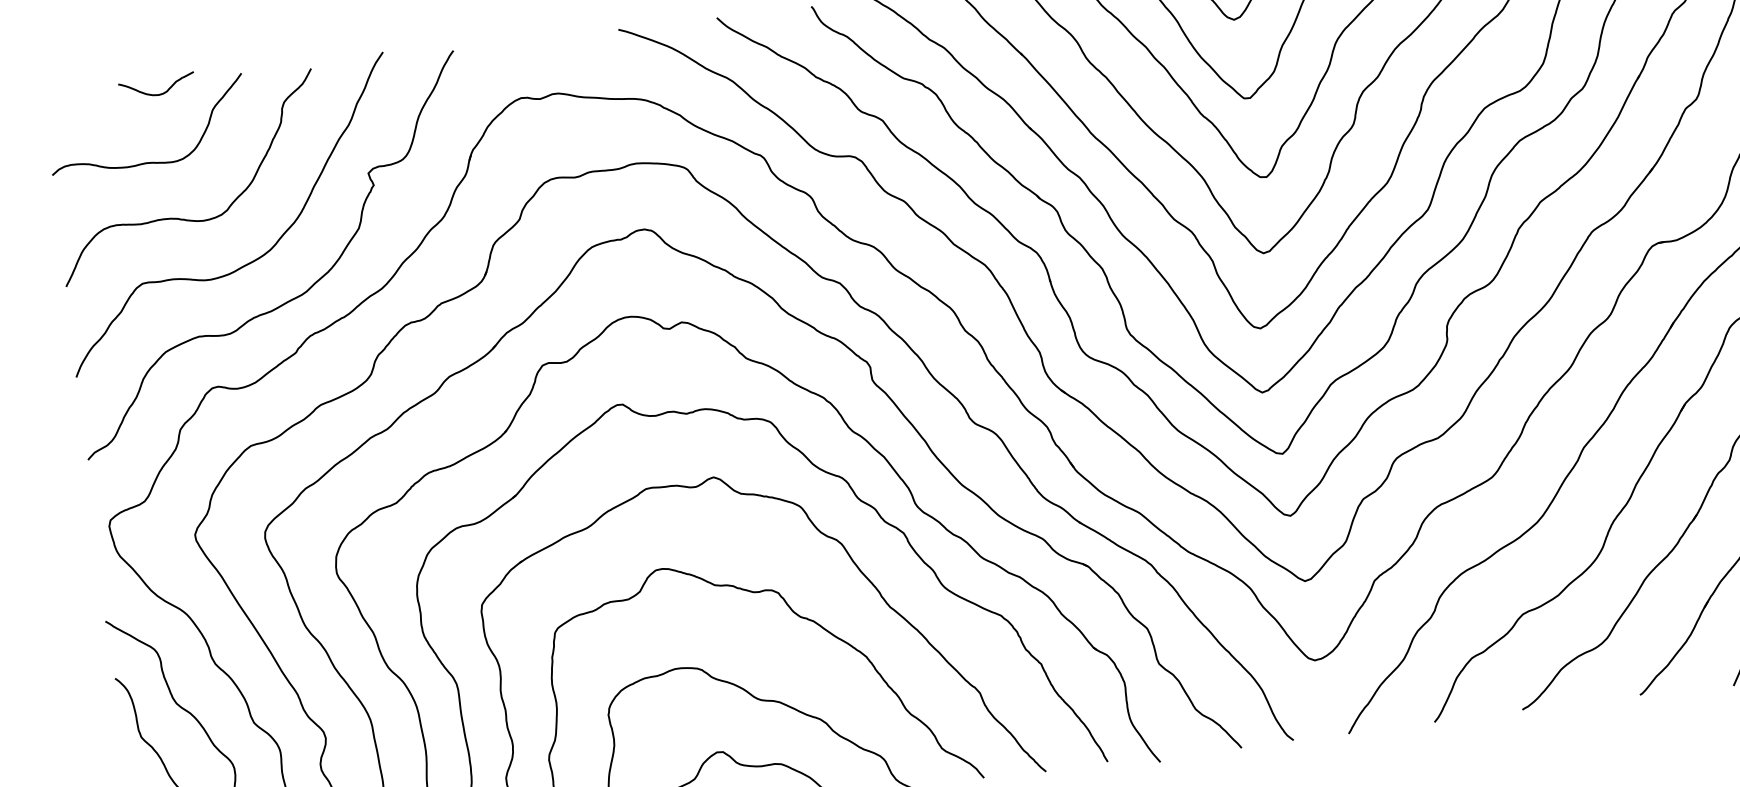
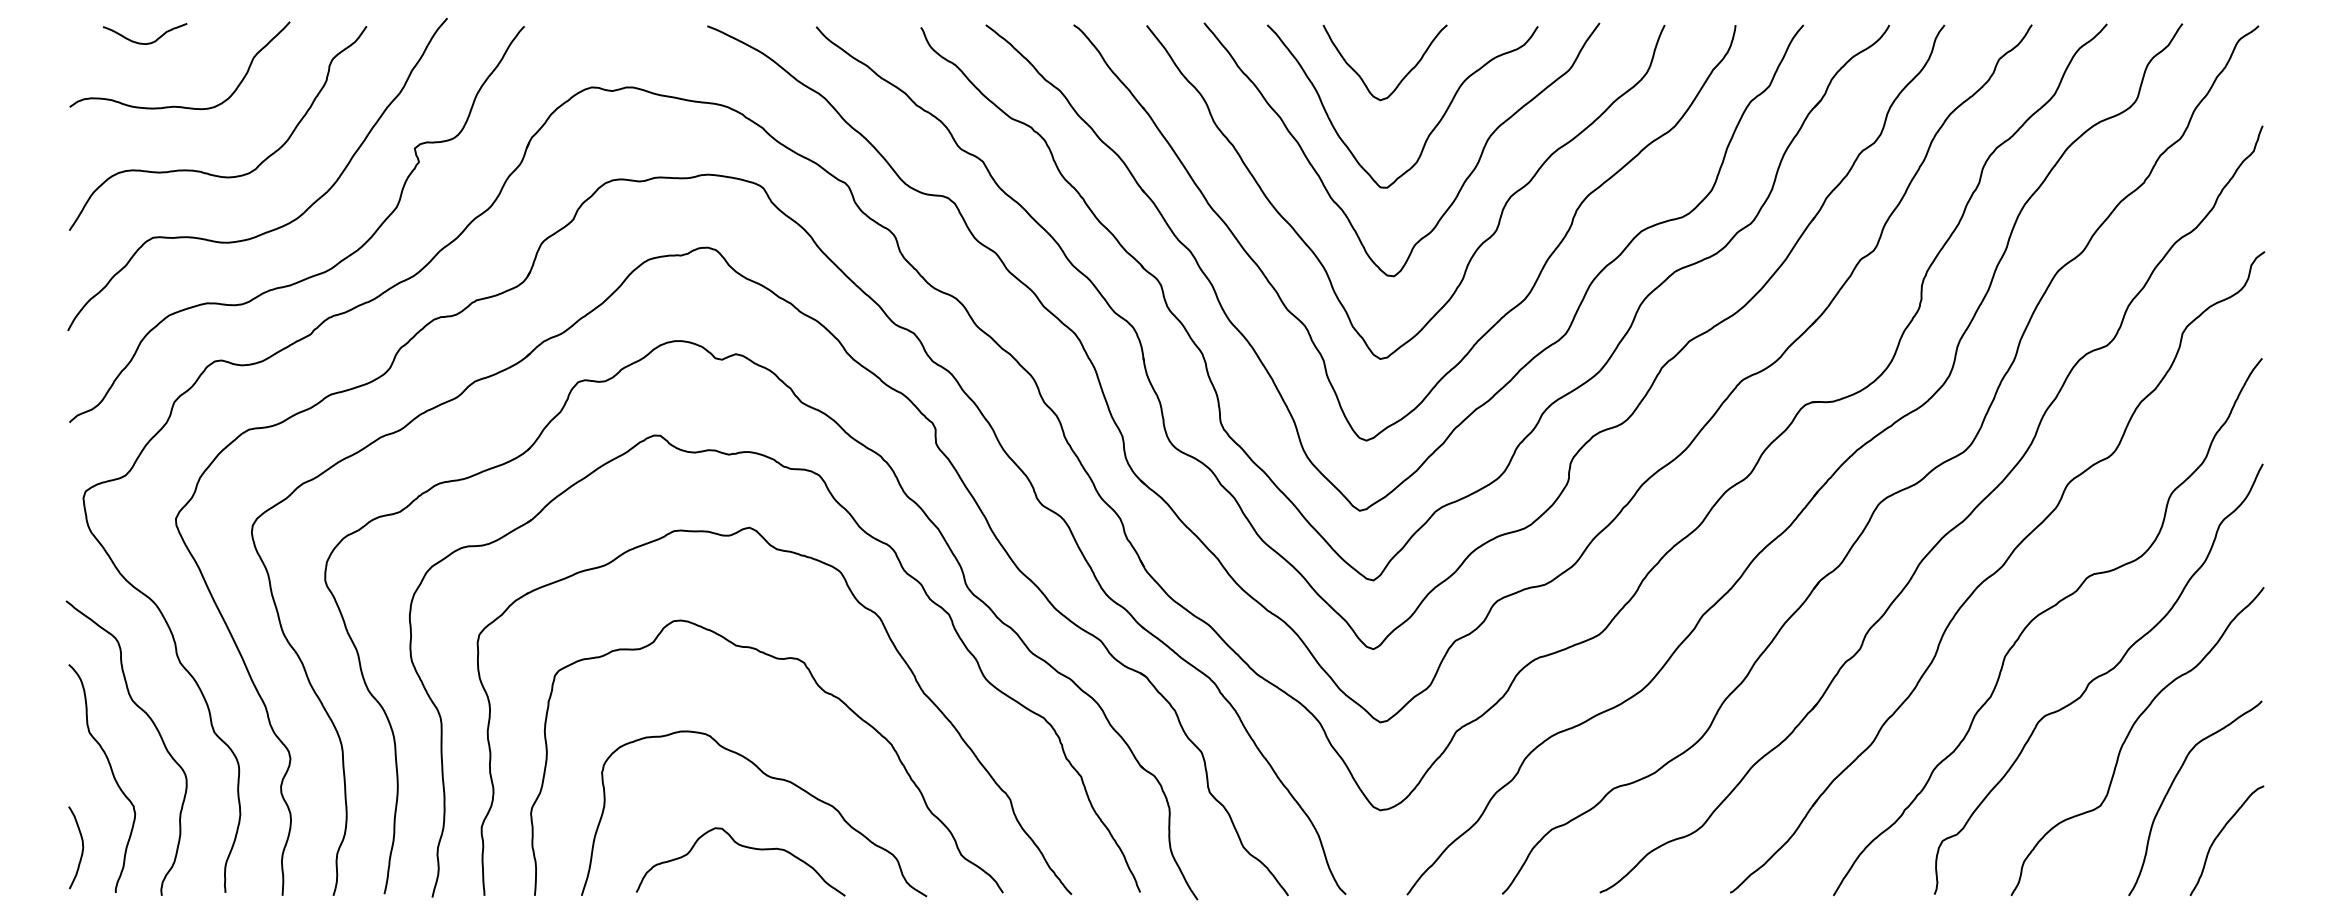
curve: (155, 93) -> (142, 42), moved

